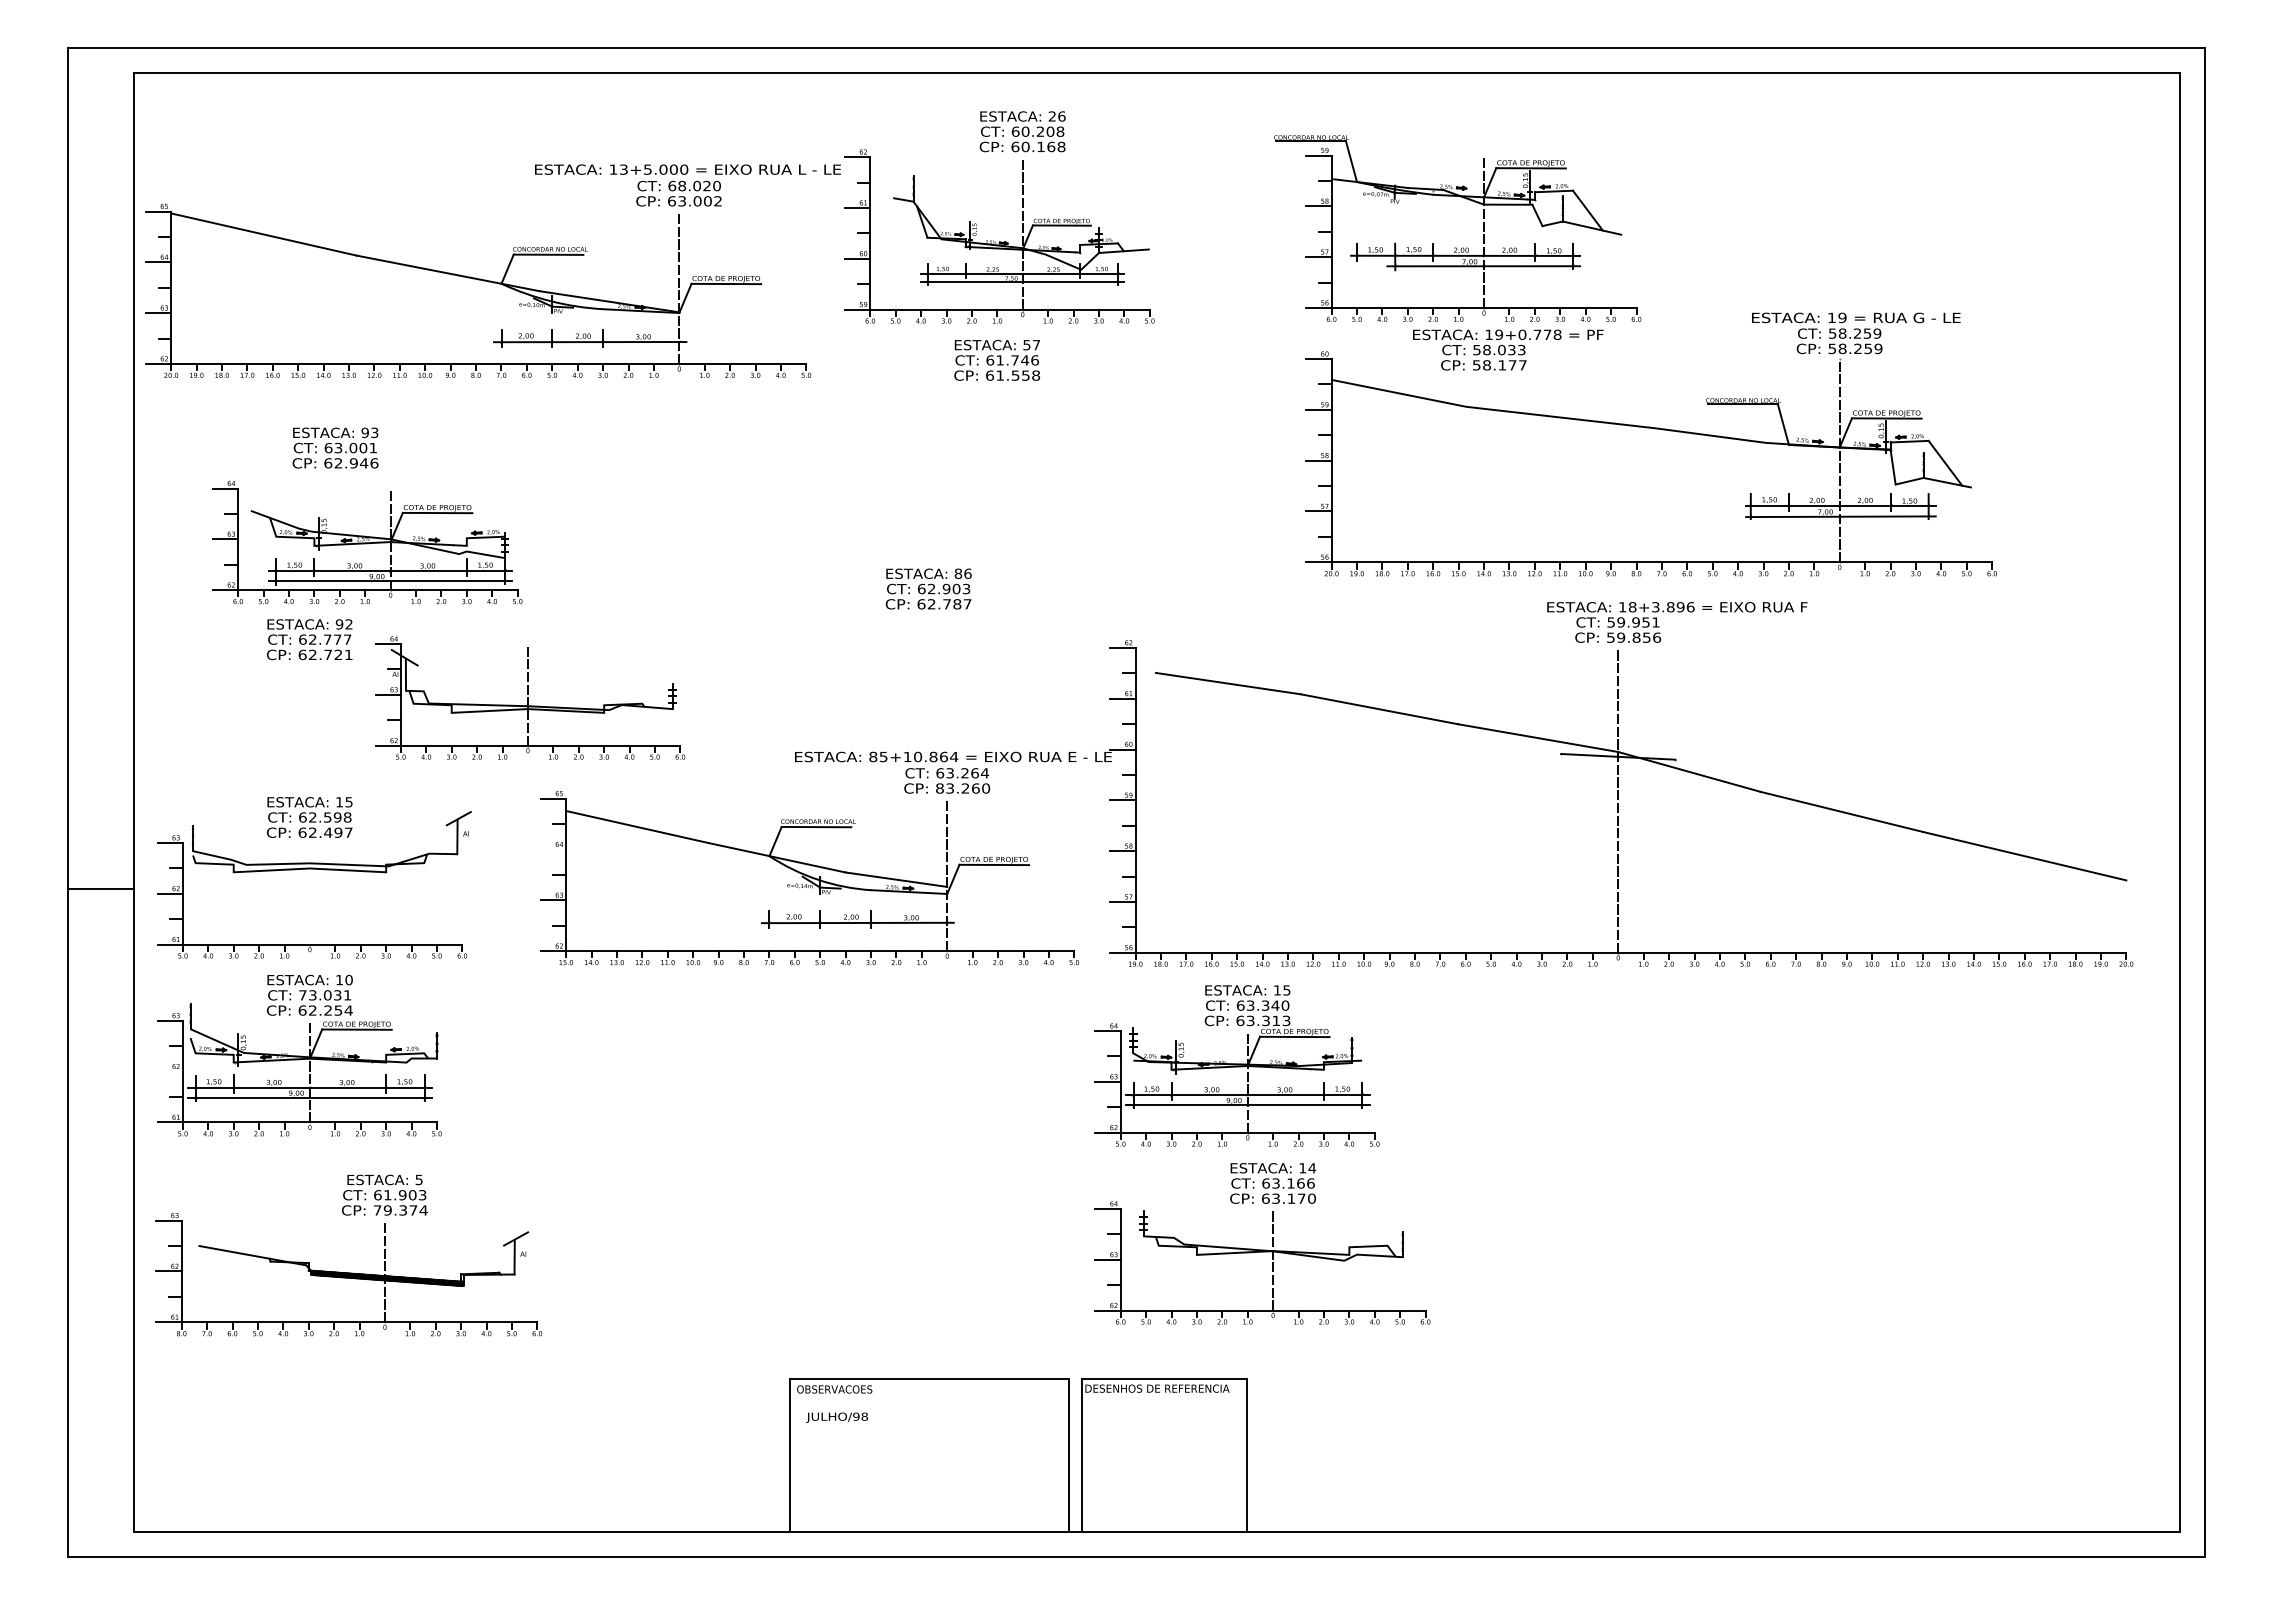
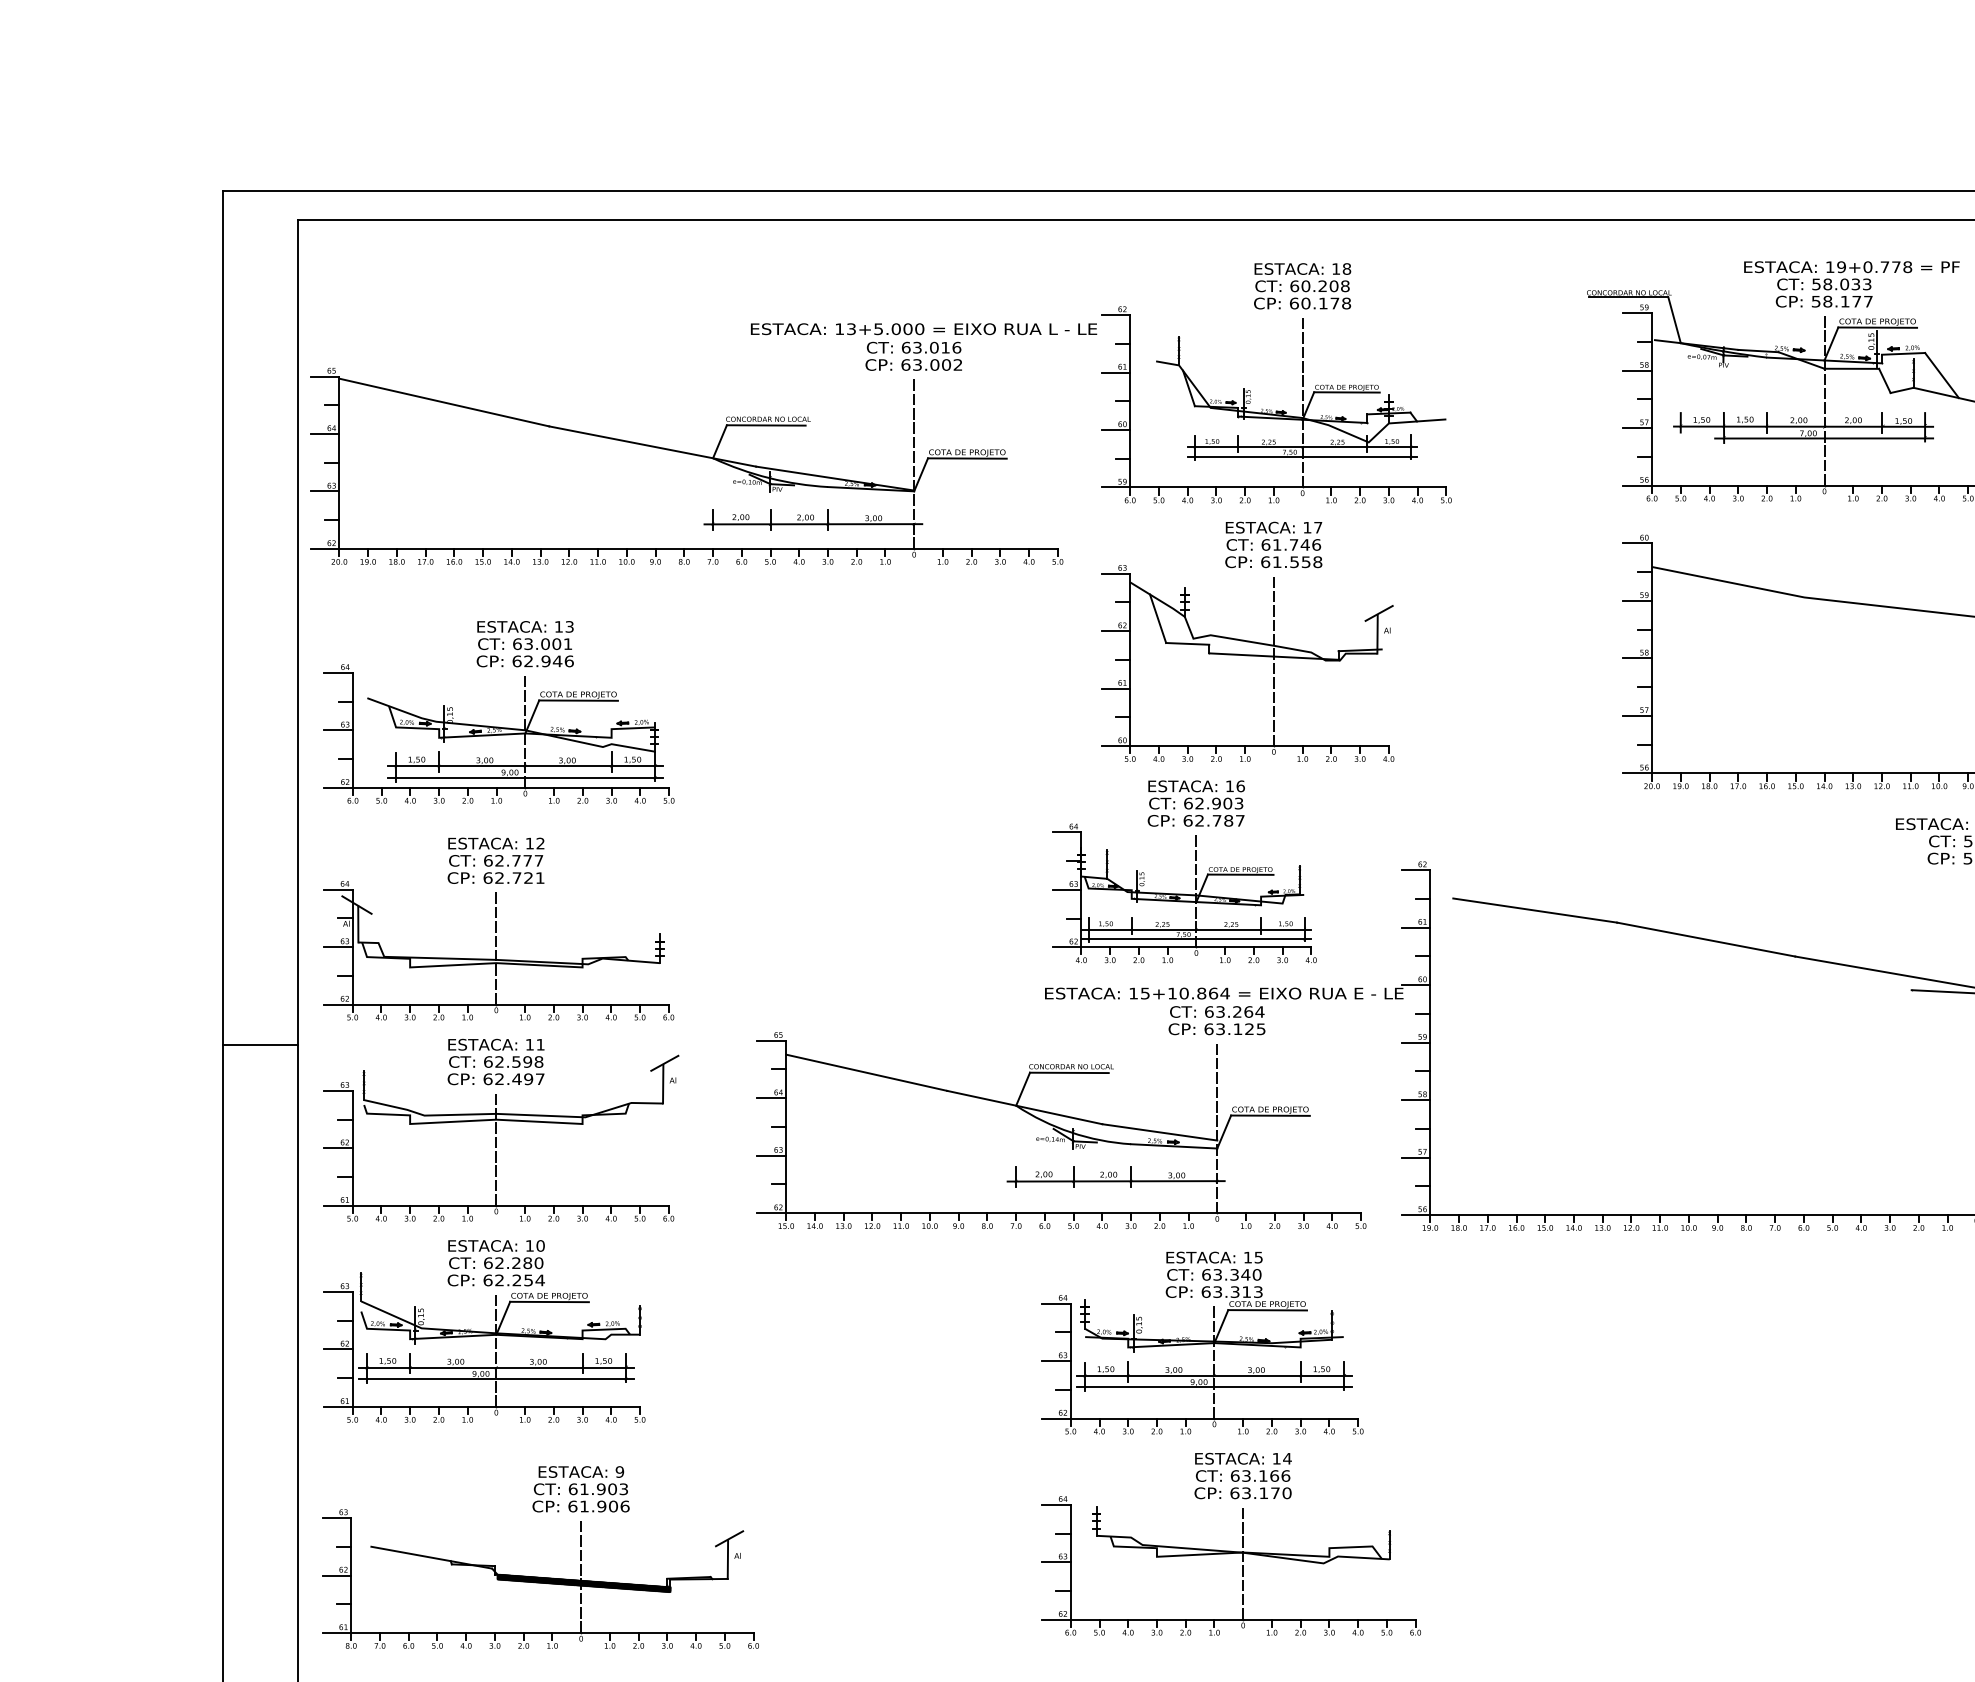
text: (1056, 116) -> (1340, 269), 26 -> 18
text: (1051, 146) -> (1335, 302), 60.168 -> 60.178
text: (699, 185) -> (937, 347), 68.020 -> 63.016
text: (1026, 345) -> (1306, 528), 57 -> 17
text: (1508, 349) -> (1852, 283), moved
text: (364, 432) -> (558, 626), 93 -> 13
part: (973, 458) -> (1246, 655), added
part: (367, 542) -> (499, 733), moved
text: (958, 573) -> (1229, 786), 86 -> 16
text: (339, 624) -> (529, 843), 92 -> 12
part: (918, 668) -> (1184, 893), added
part: (530, 697) -> (499, 950), moved
text: (873, 756) -> (1133, 993), 85+10.864 -> 15+10.864
text: (963, 788) -> (1235, 1029), 83.260 -> 63.125
text: (348, 802) -> (539, 1045), 15 -> 11
line: (553, 849) -> (771, 1098), added
line: (101, 889) -> (260, 1045), moved
line: (309, 893) -> (495, 1147), added
text: (325, 995) -> (513, 1263), 73.031 -> 62.280
line: (169, 1071) -> (337, 1349), added
part: (1262, 1163) -> (1231, 1453), moved
text: (418, 1179) -> (619, 1471), 5 -> 9
text: (400, 1210) -> (598, 1506), 79.374 -> 61.906

